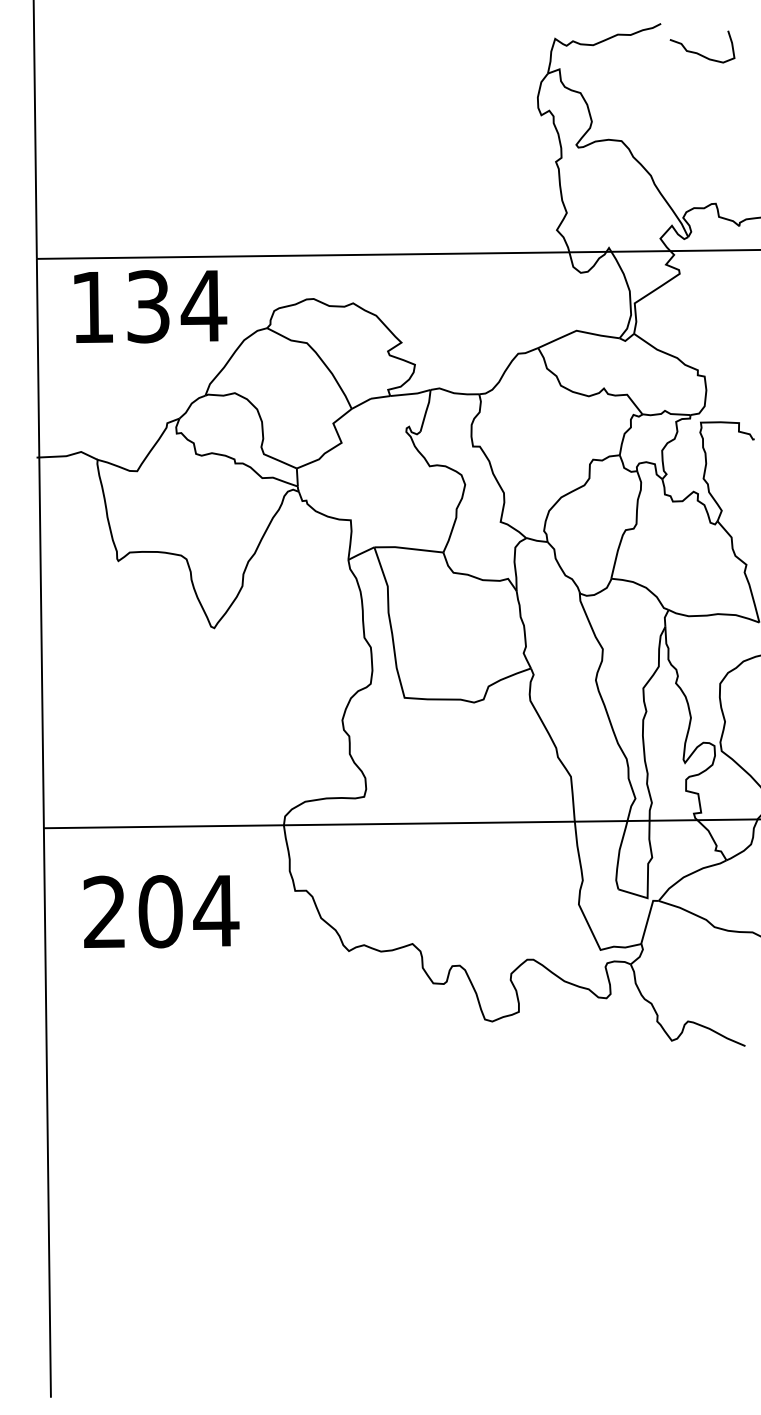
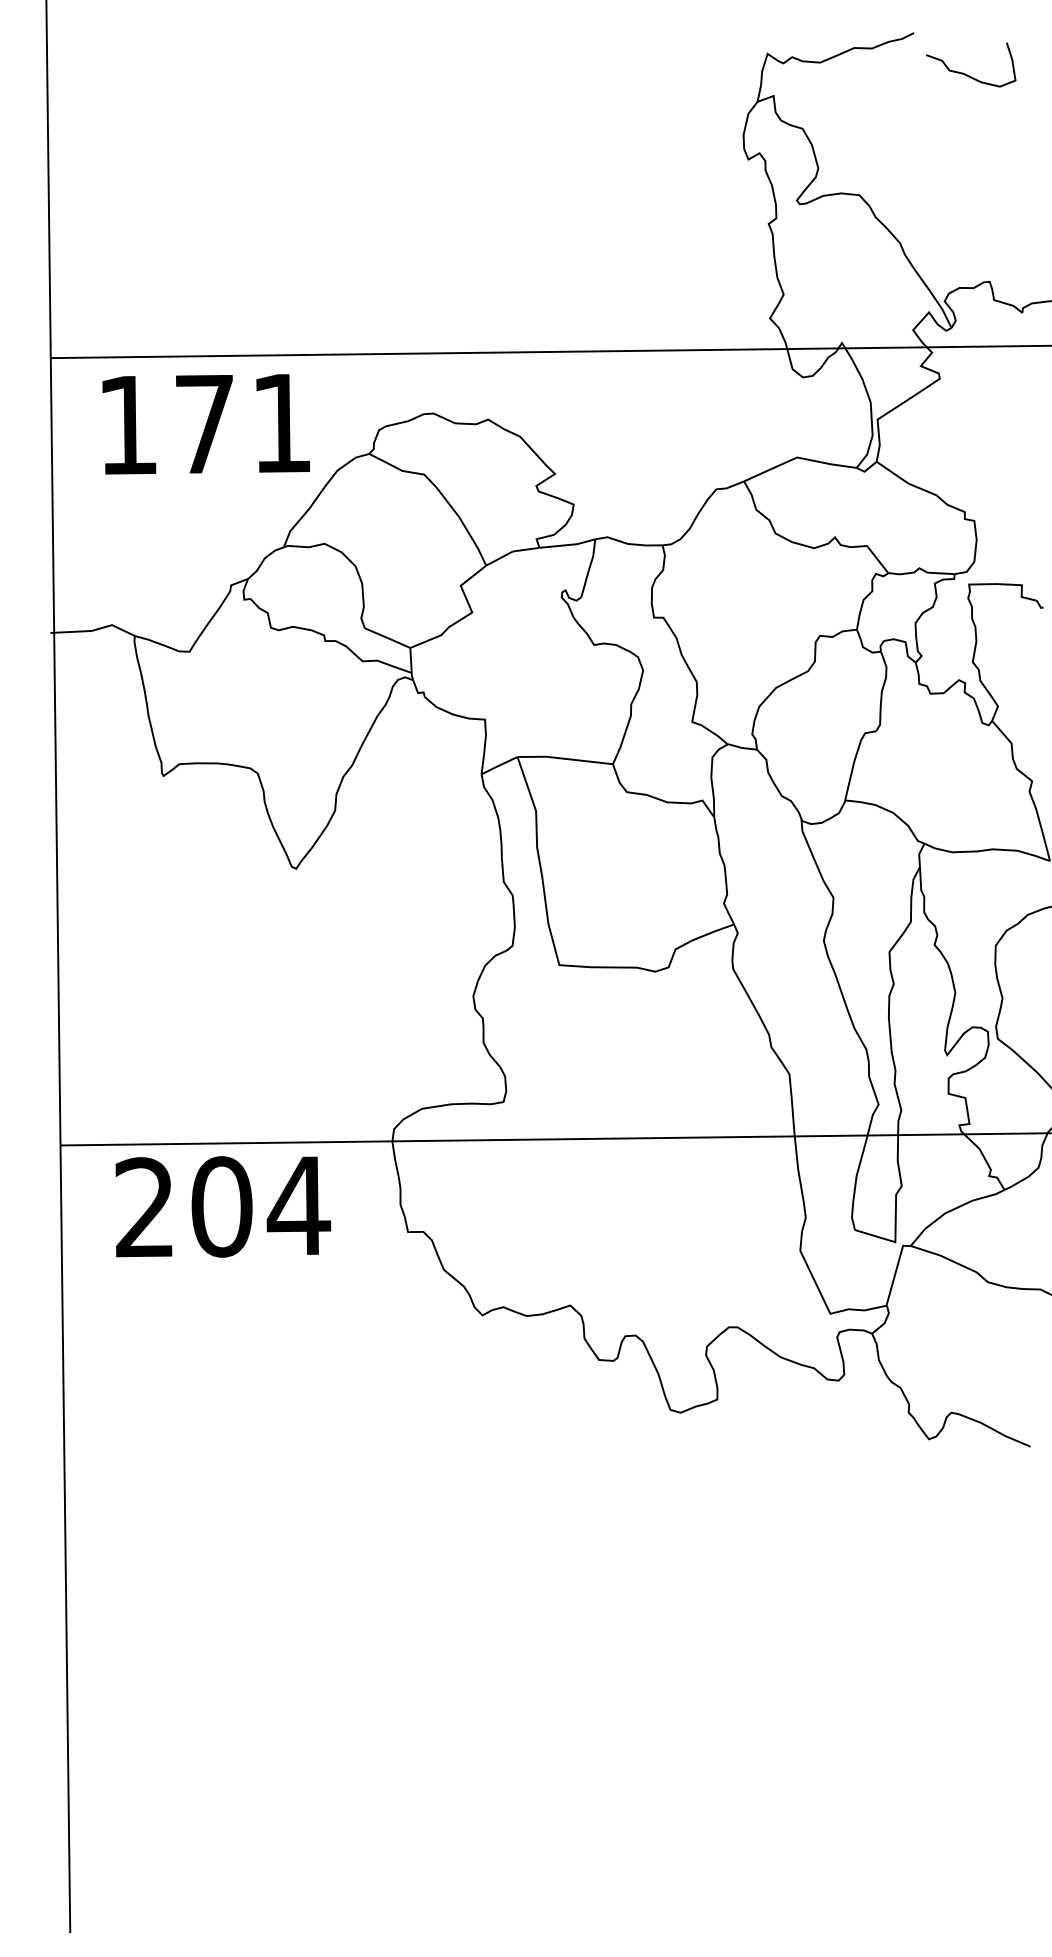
text: (177, 306) -> (245, 423), 134 -> 171
text: (161, 911) -> (223, 1206), moved

